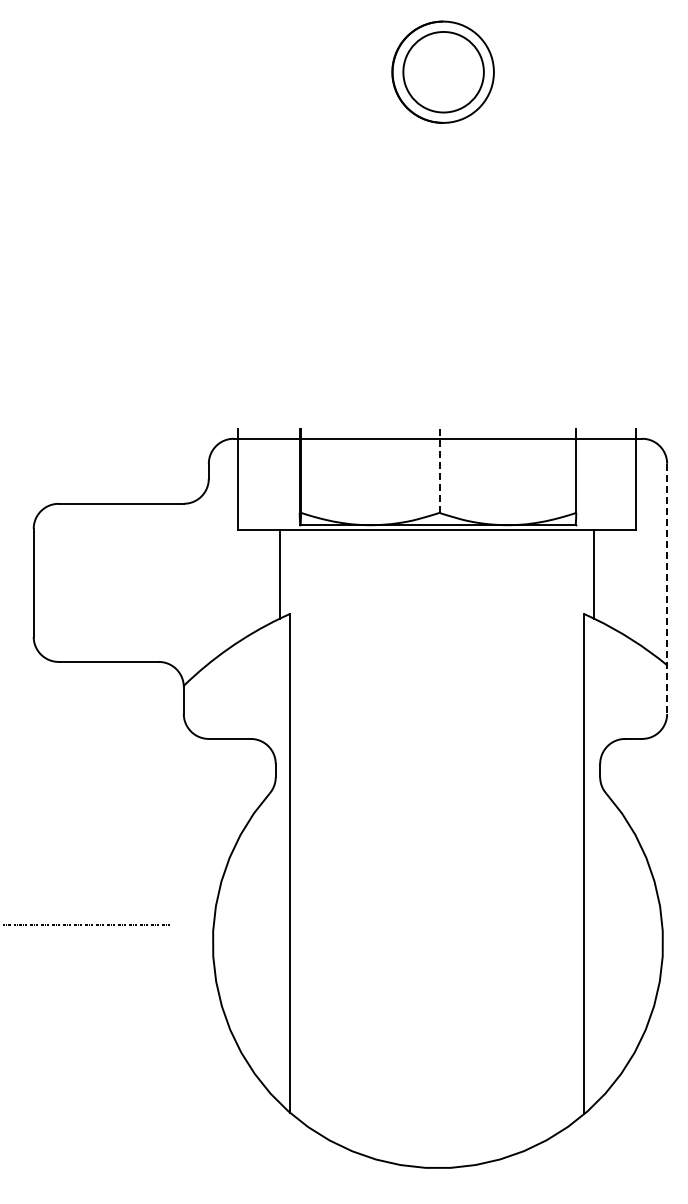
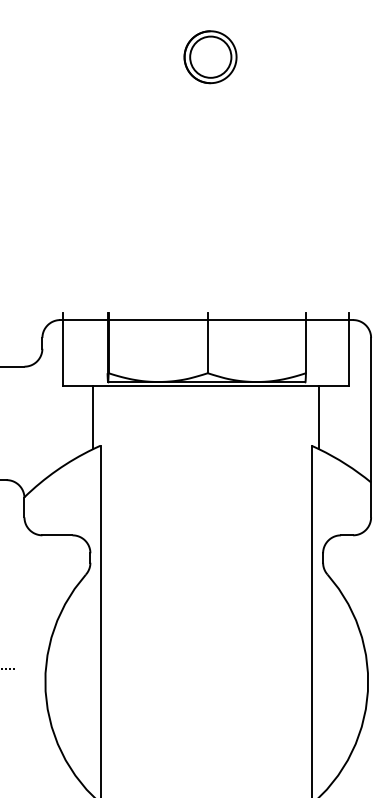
part: (443, 72) -> (210, 57), size x0.71
line: (439, 471) -> (207, 343), dashed -> solid
line: (667, 589) -> (371, 428), dashed -> solid

